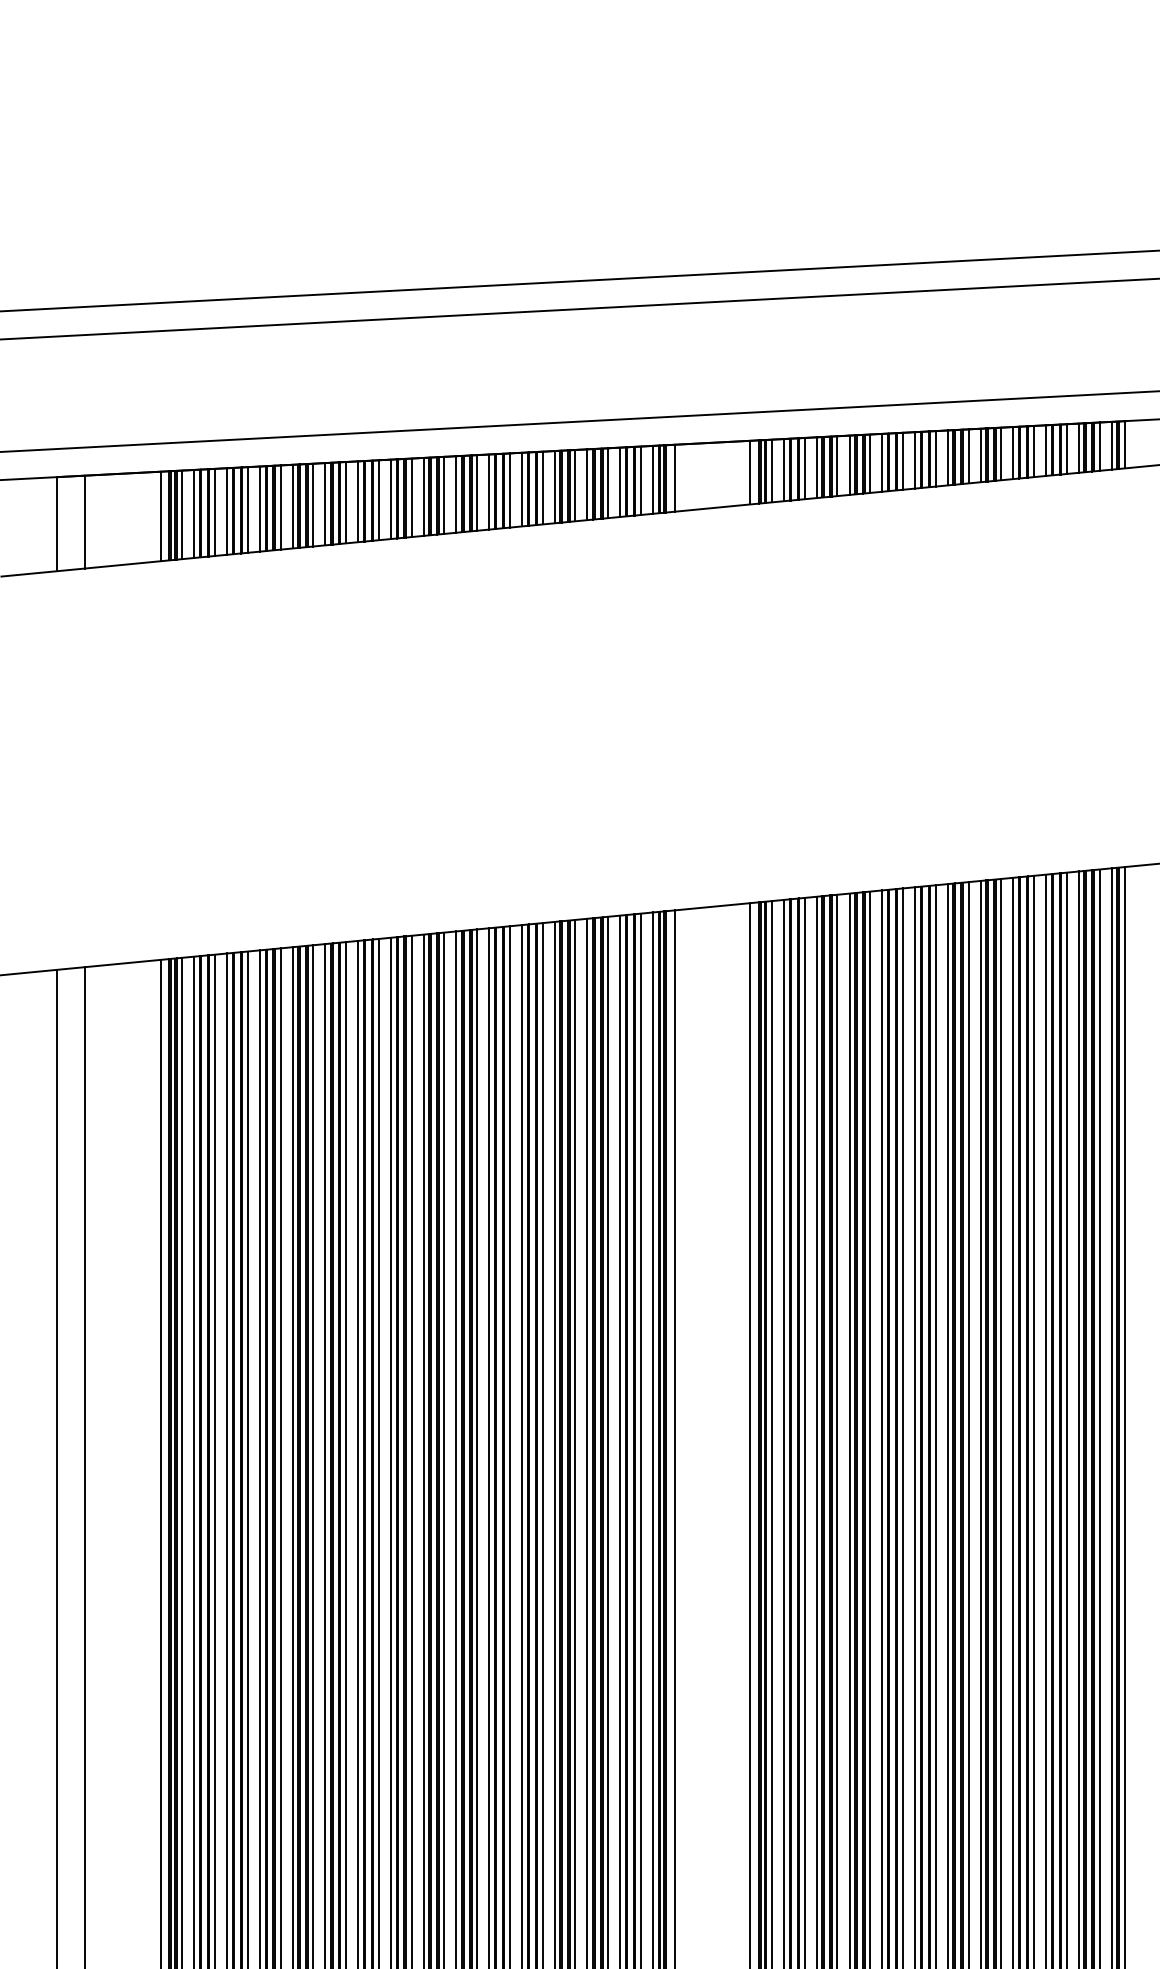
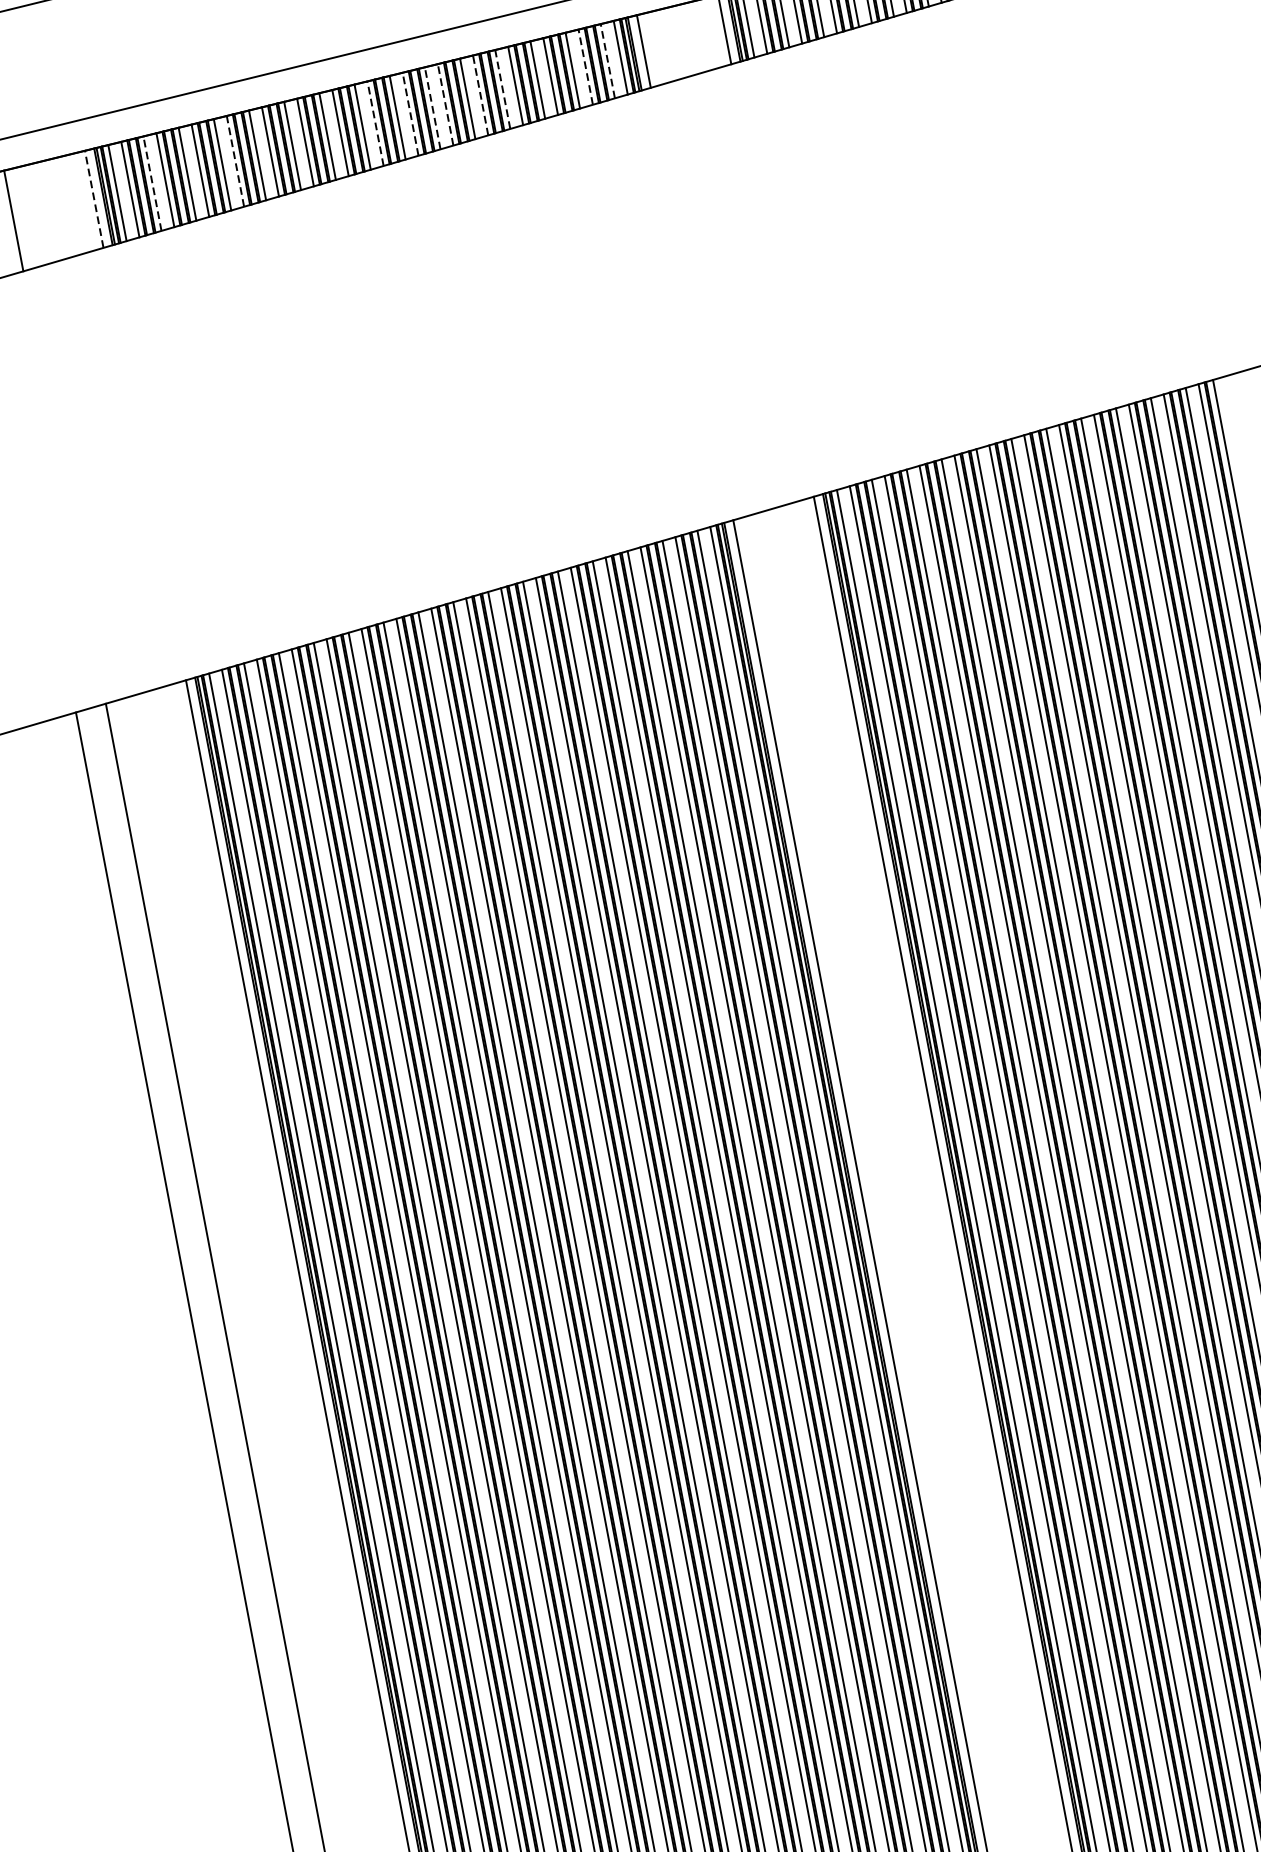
line: (640, 480) -> (607, 61), solid -> dashed
line: (620, 482) -> (586, 67), solid -> dashed
line: (542, 487) -> (502, 88), solid -> dashed
line: (521, 489) -> (480, 95), solid -> dashed
line: (477, 492) -> (433, 107), solid -> dashed
line: (489, 492) -> (446, 105), solid -> dashed
line: (456, 493) -> (410, 113), solid -> dashed
line: (423, 496) -> (375, 123), solid -> dashed
line: (292, 506) -> (235, 161), solid -> dashed
line: (215, 512) -> (152, 183), solid -> dashed
line: (160, 516) -> (94, 199), solid -> dashed

